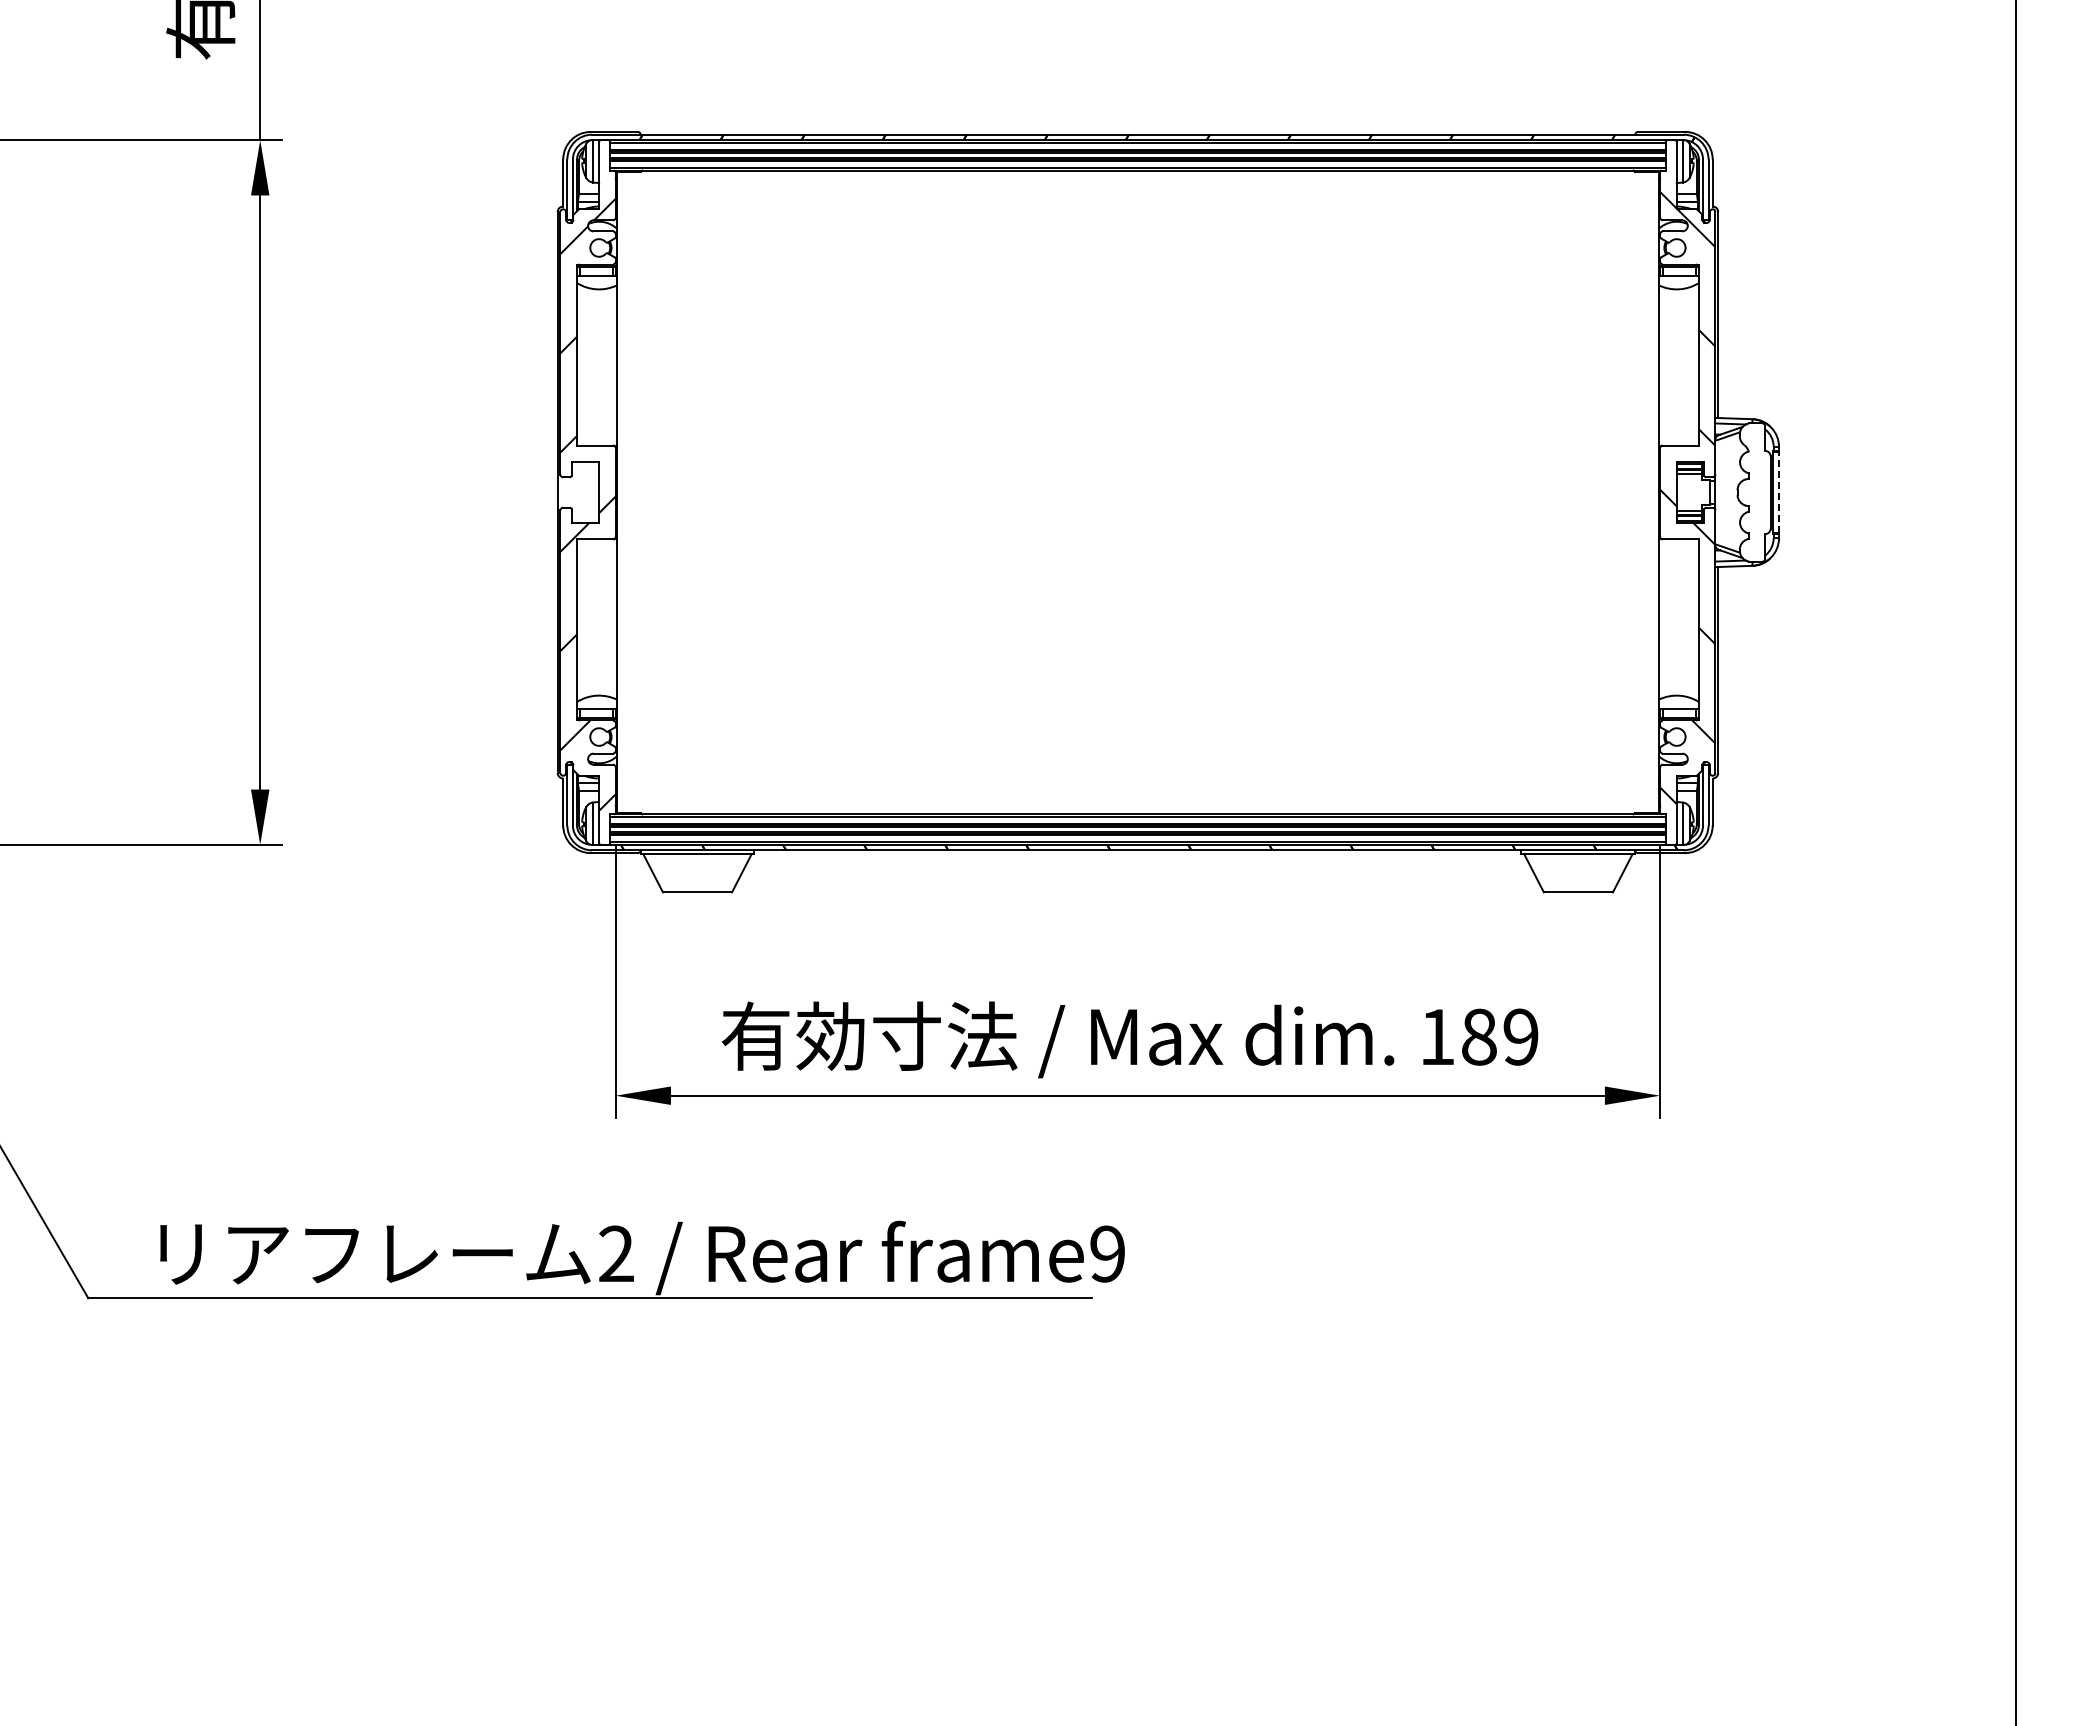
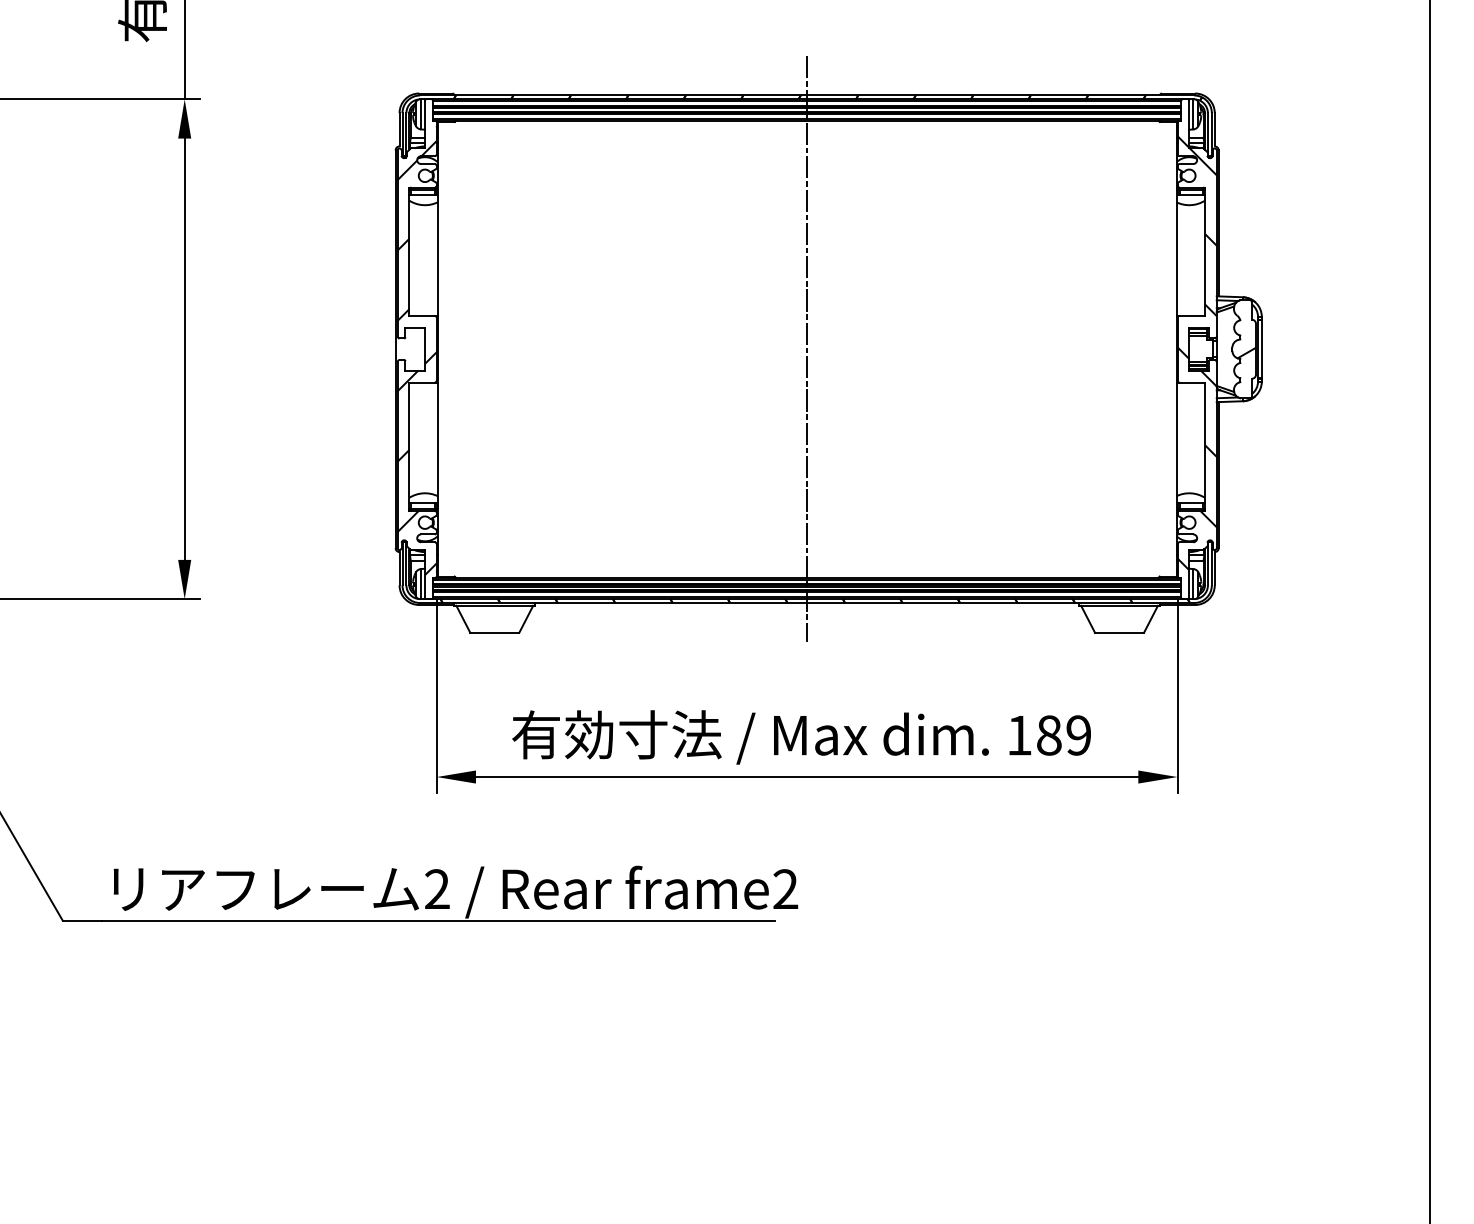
line: (1137, 492) -> (806, 349), added
line: (1779, 492) -> (1262, 349), dashed -> solid
hatch: (1757, 497) -> (1246, 352), added
text: (1107, 1253) -> (785, 888), frame9 -> frame2

